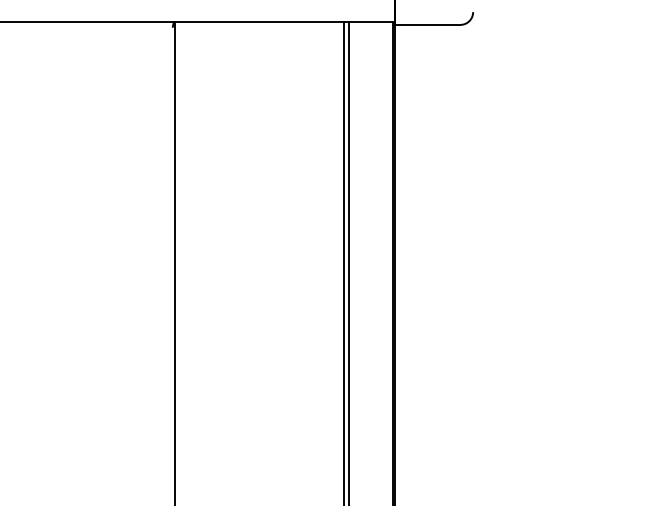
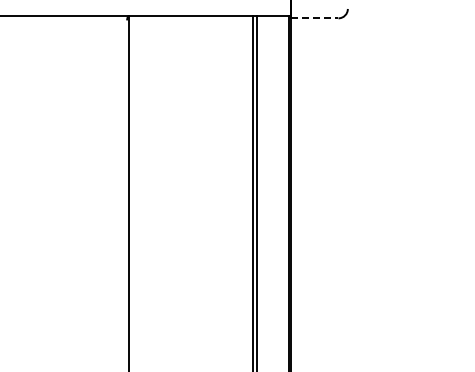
line: (427, 25) -> (314, 18), solid -> dashed

